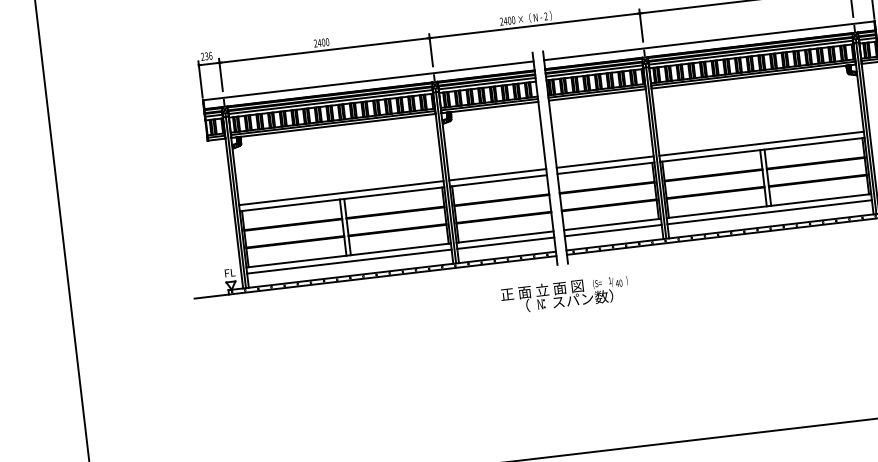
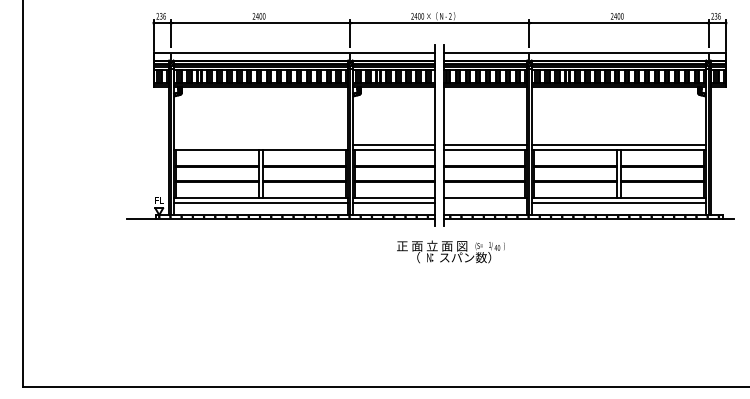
line: (340, 193) -> (260, 144), removed
line: (612, 230) -> (485, 202), removed
text: (564, 294) -> (450, 251), moved

